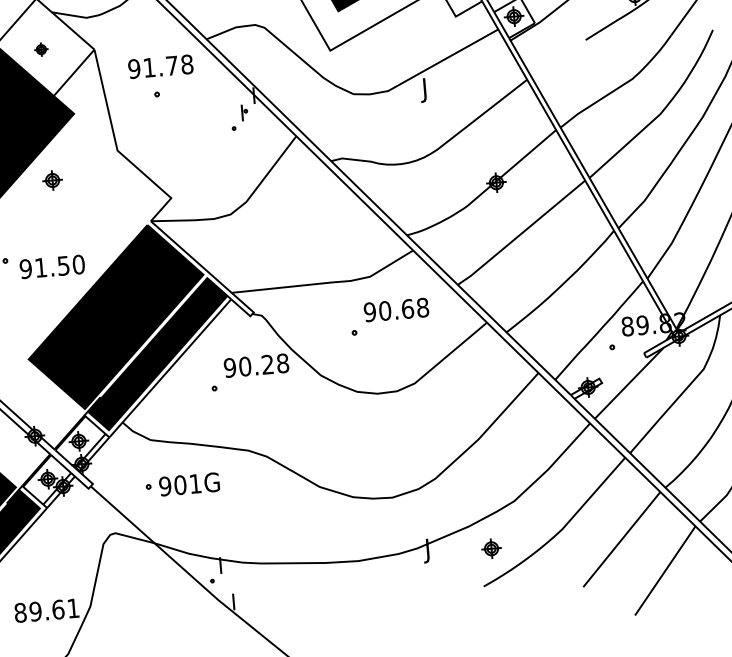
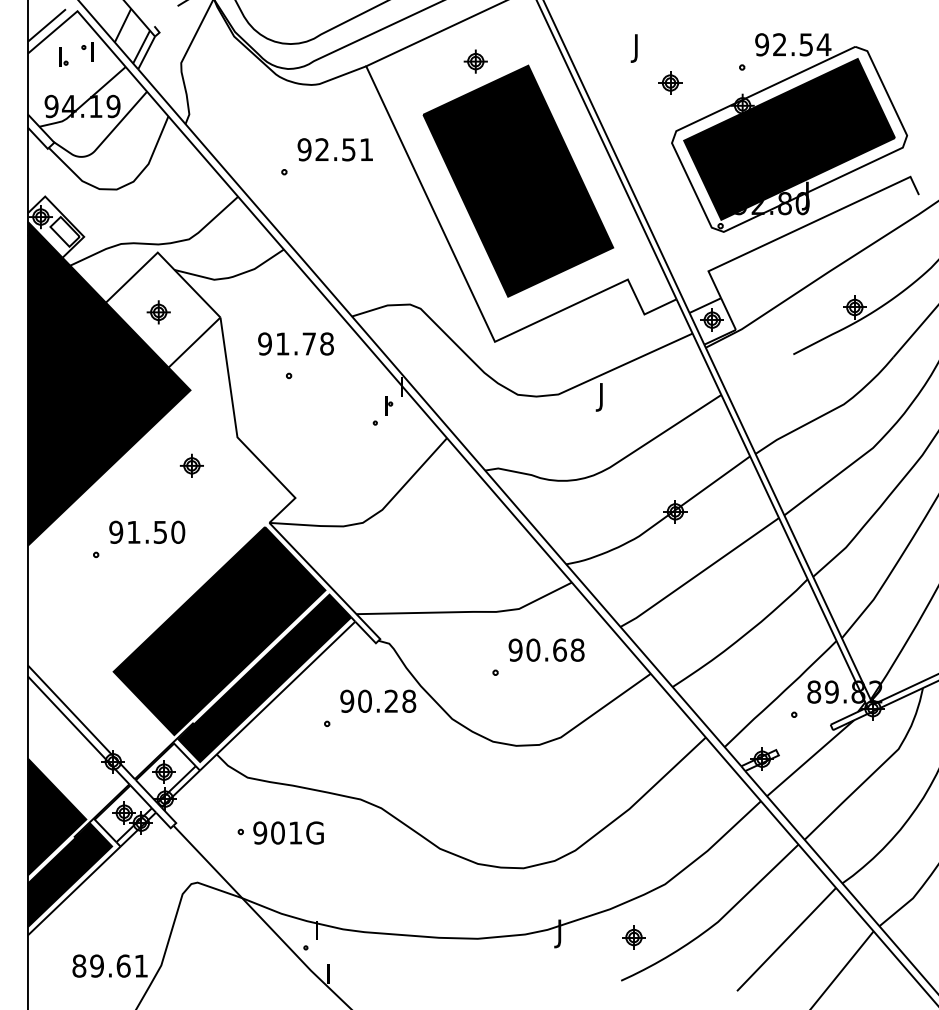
part: (41, 49) -> (158, 312), size x1.43
part: (52, 180) -> (191, 465), moved
text: (52, 266) -> (147, 531), moved

